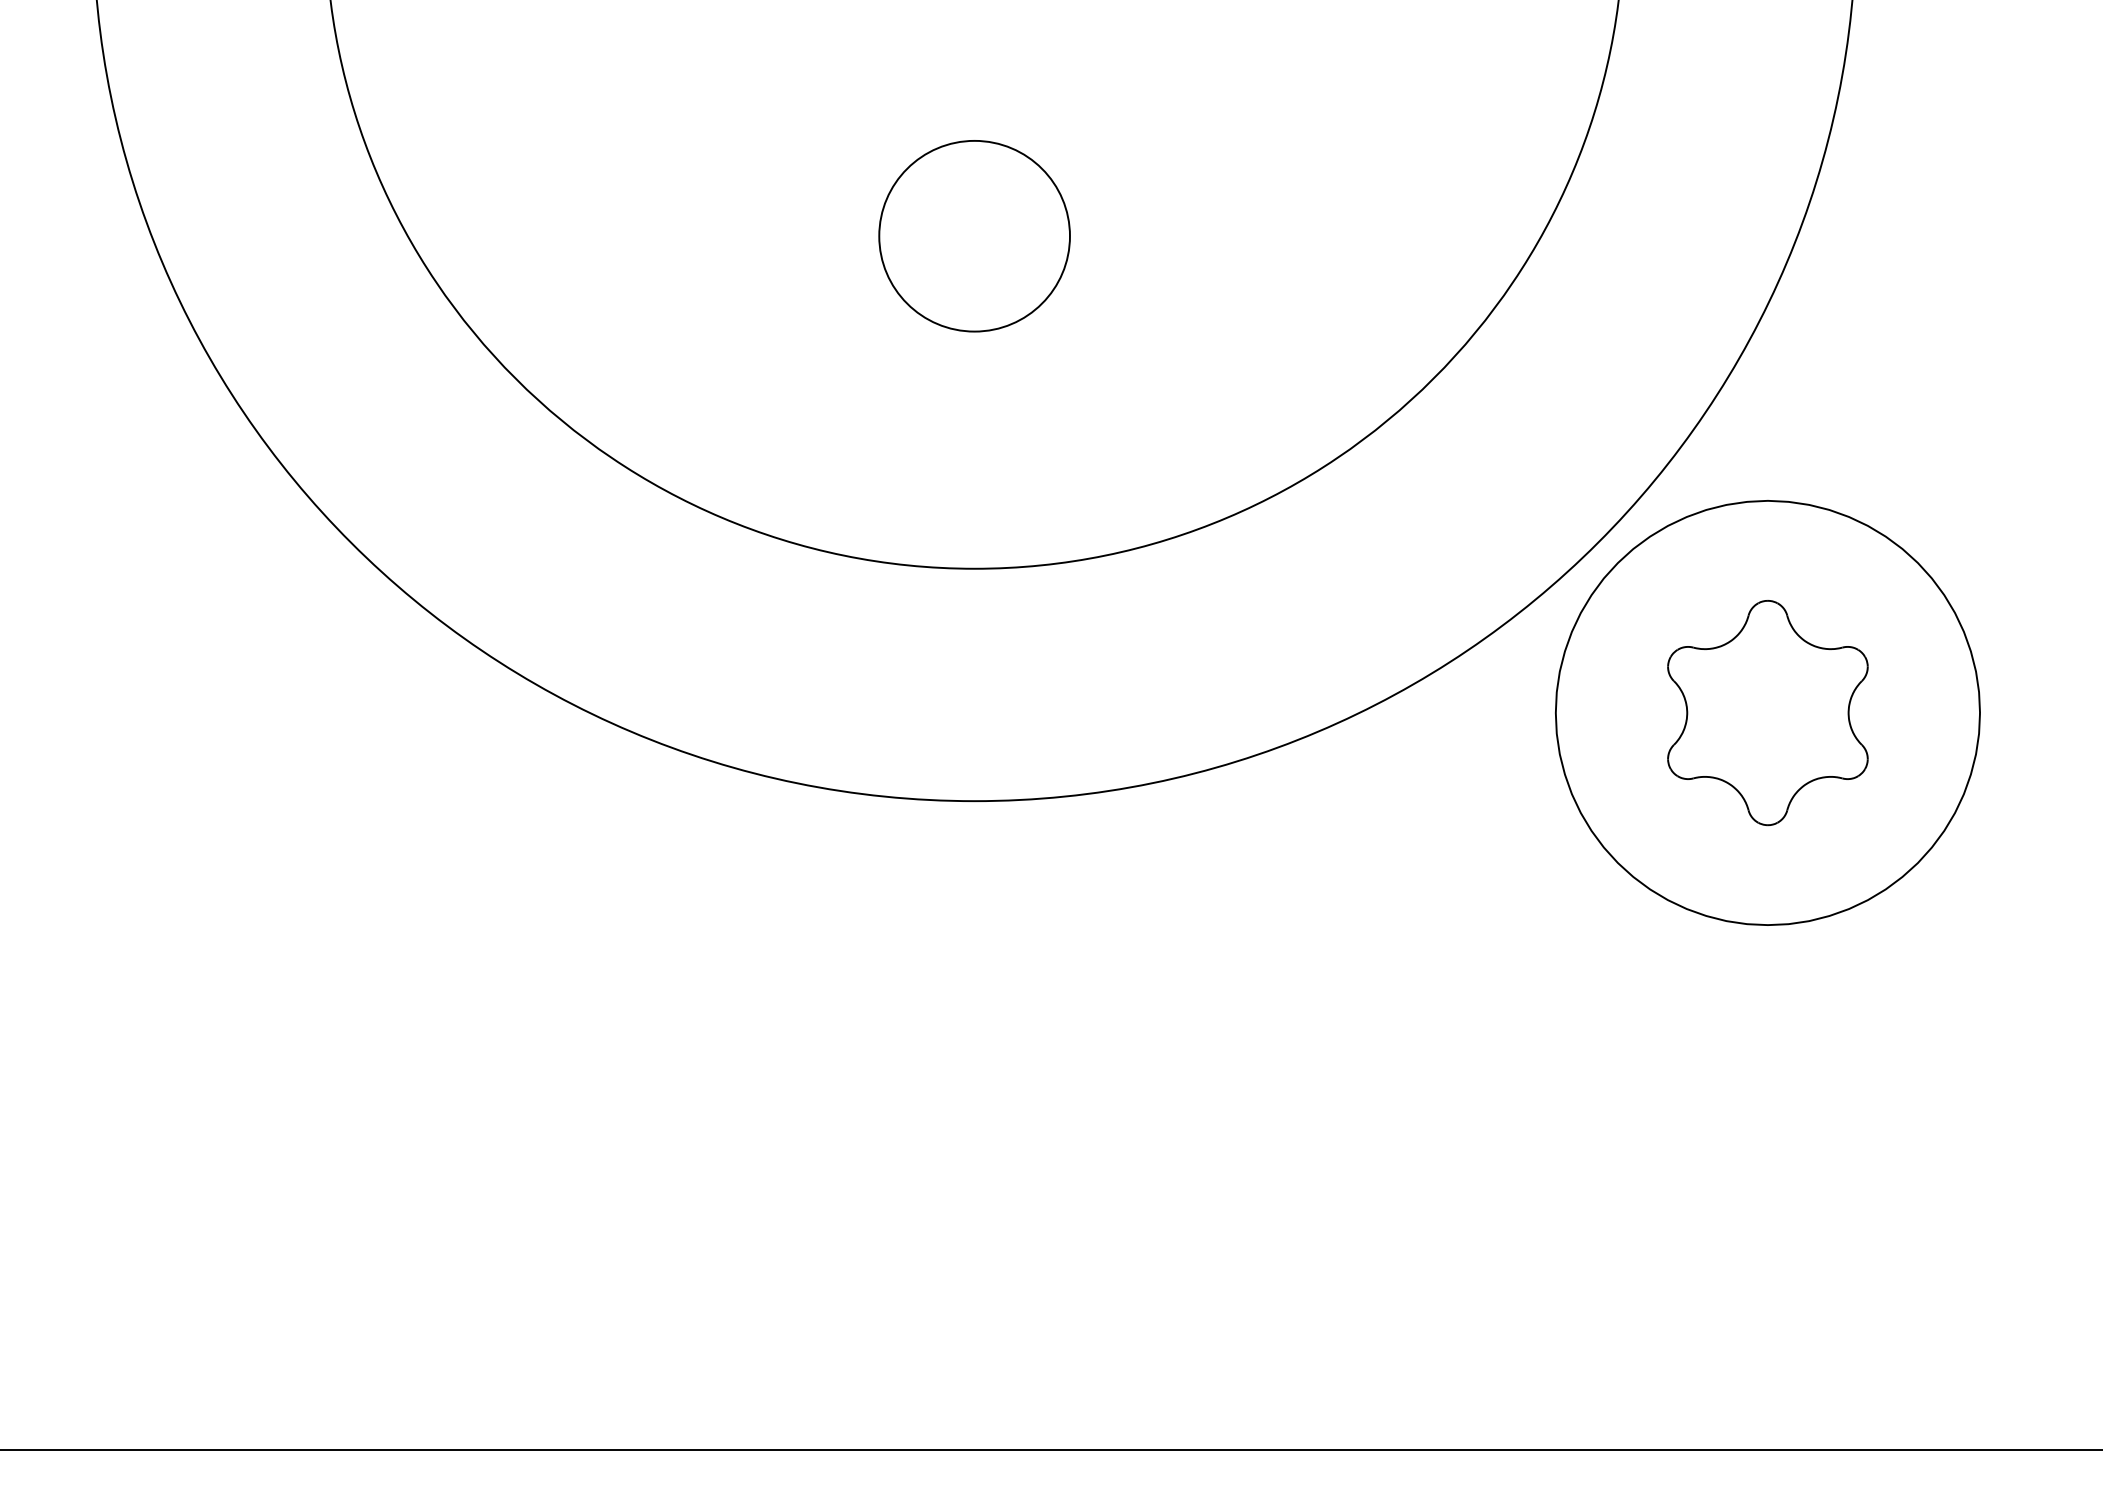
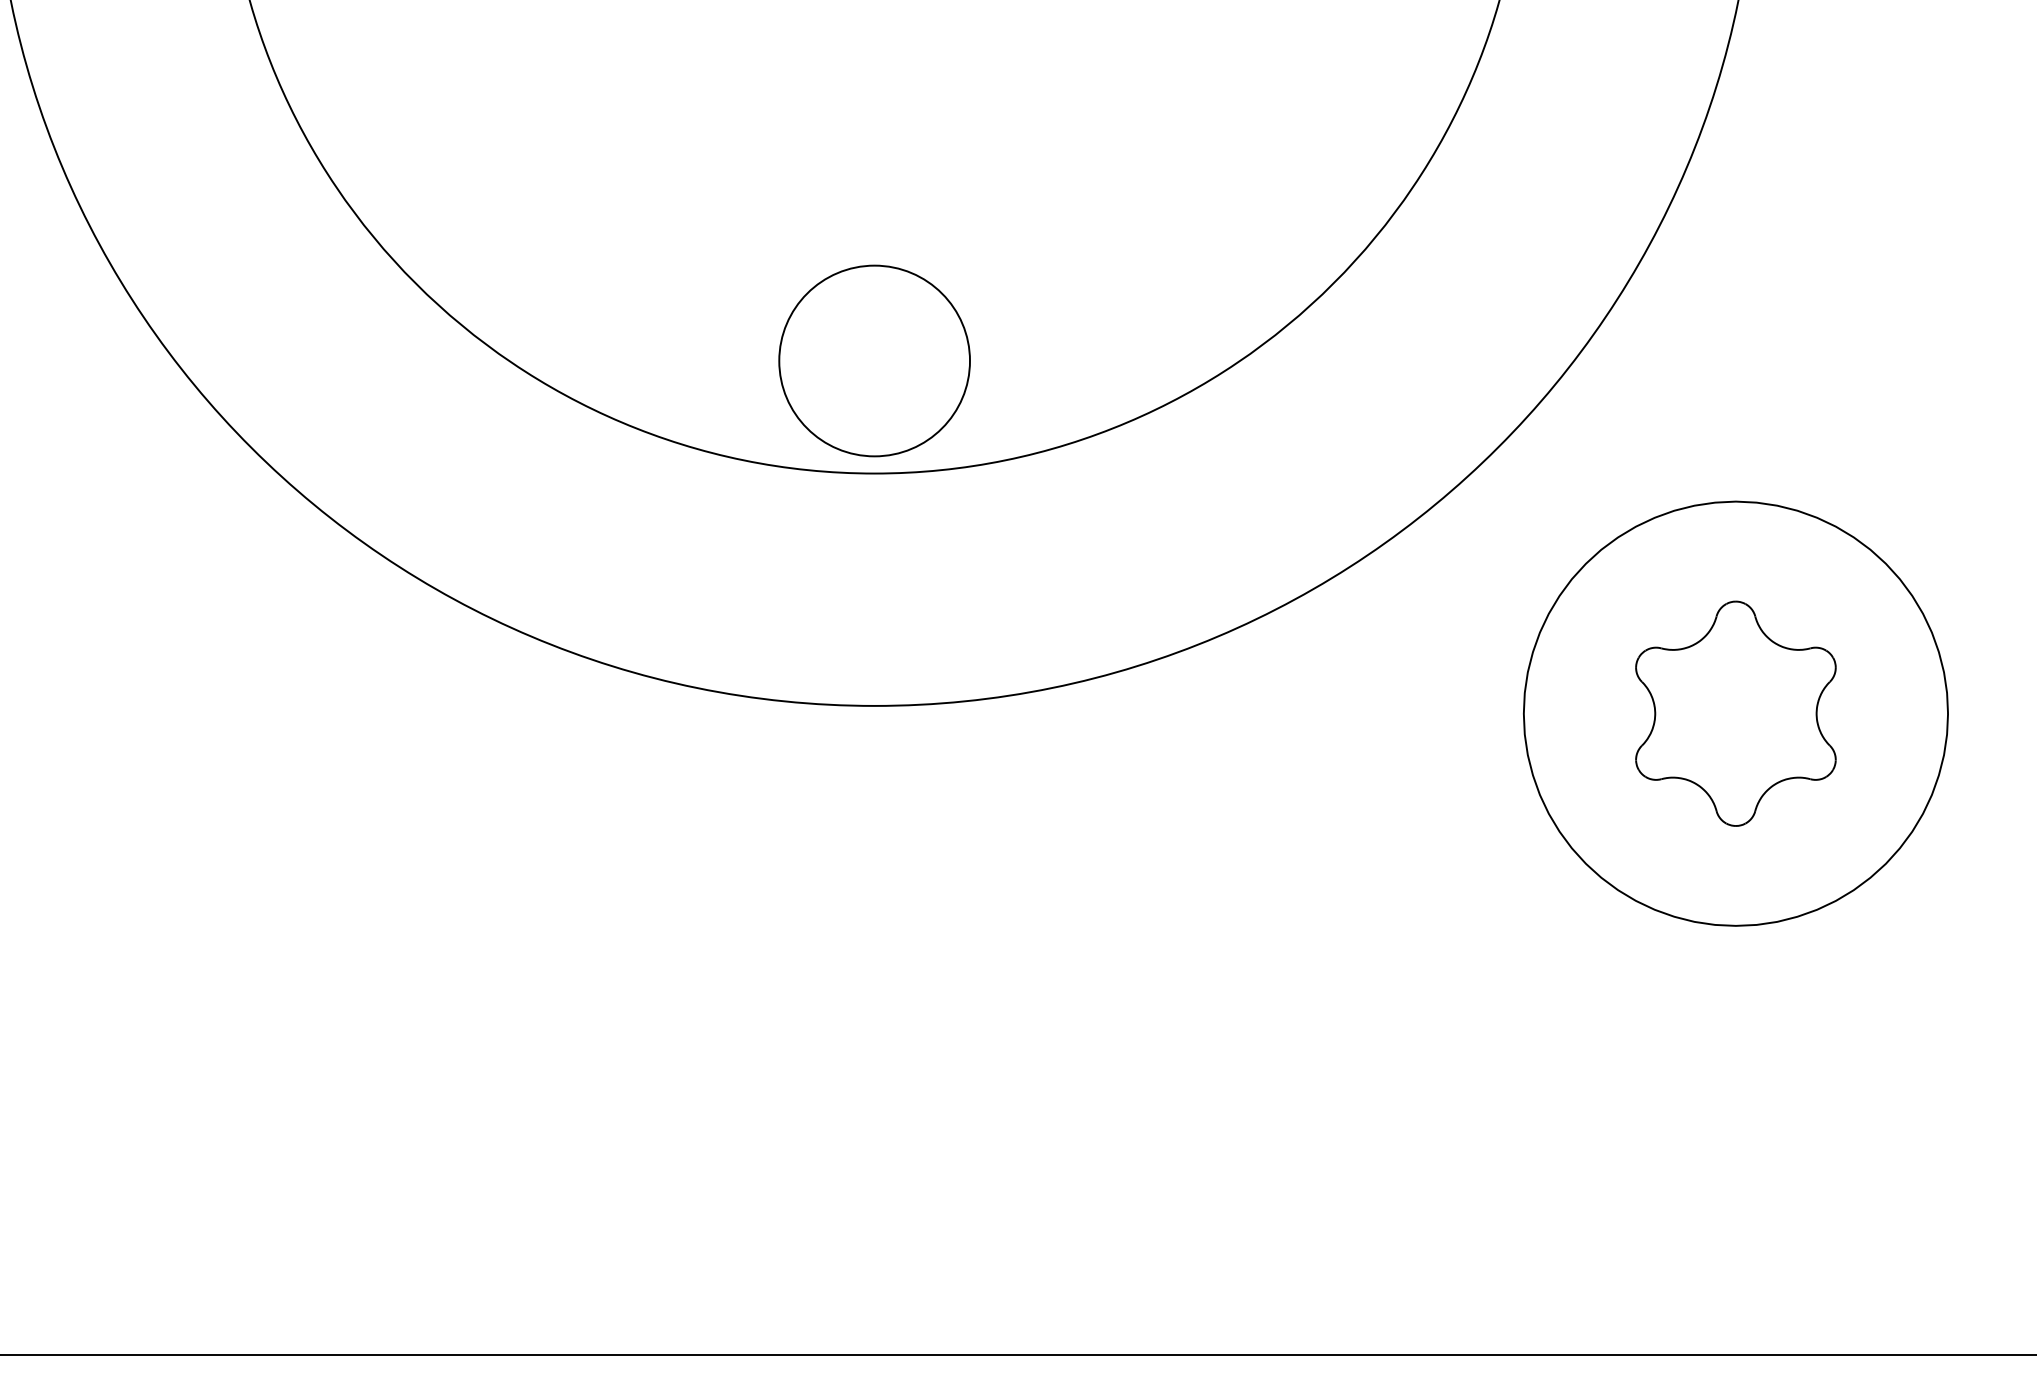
circle: (974, 236) -> (874, 361), moved
part: (1767, 712) -> (1735, 713), moved

